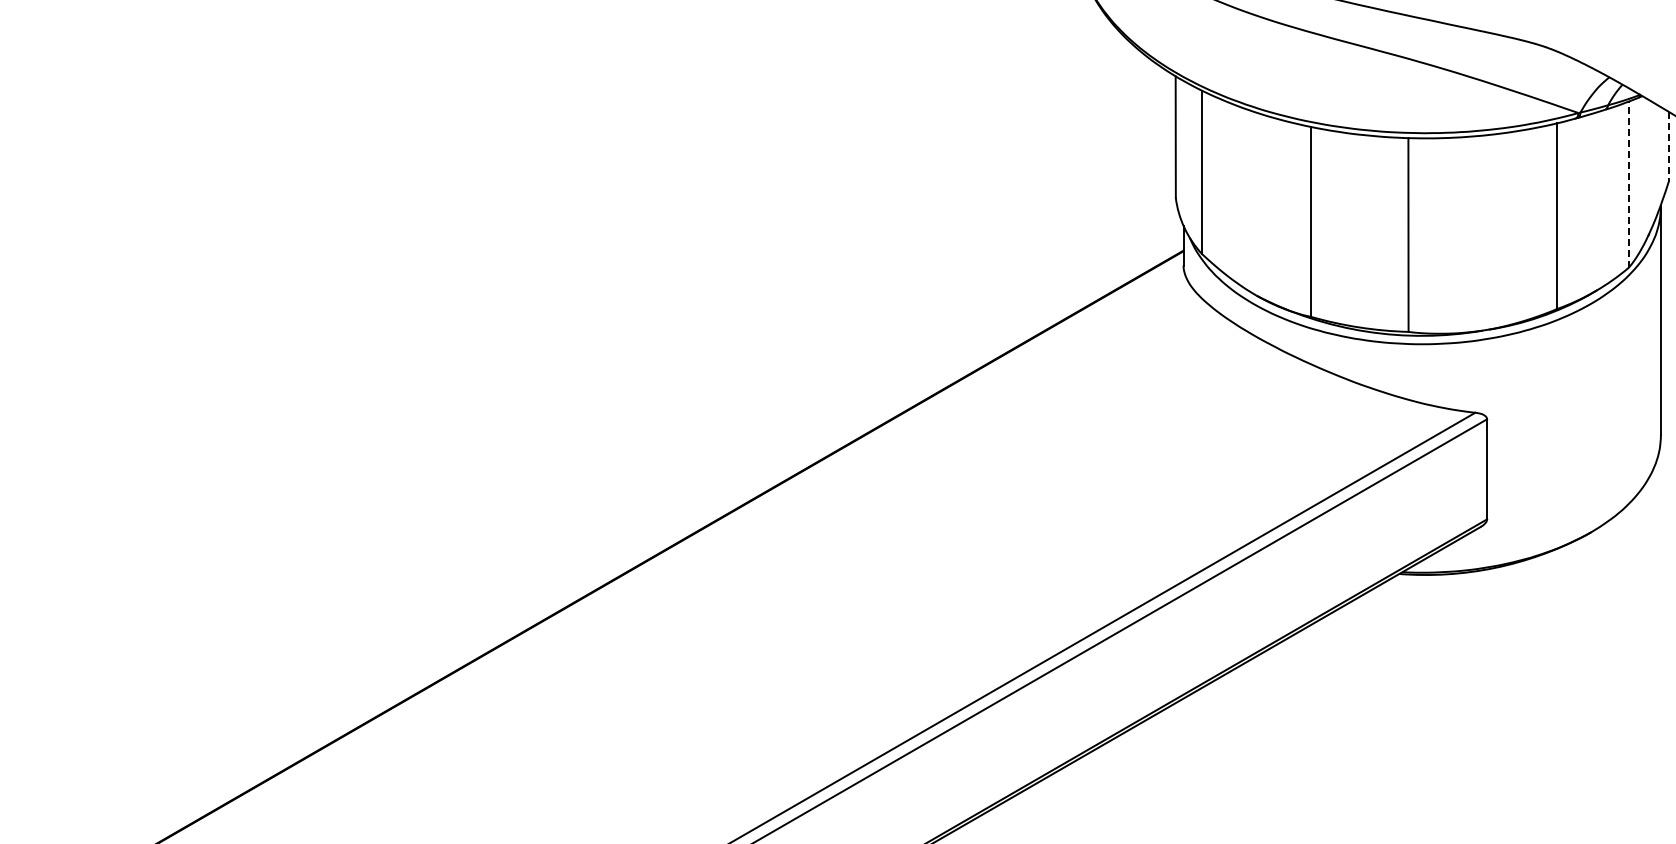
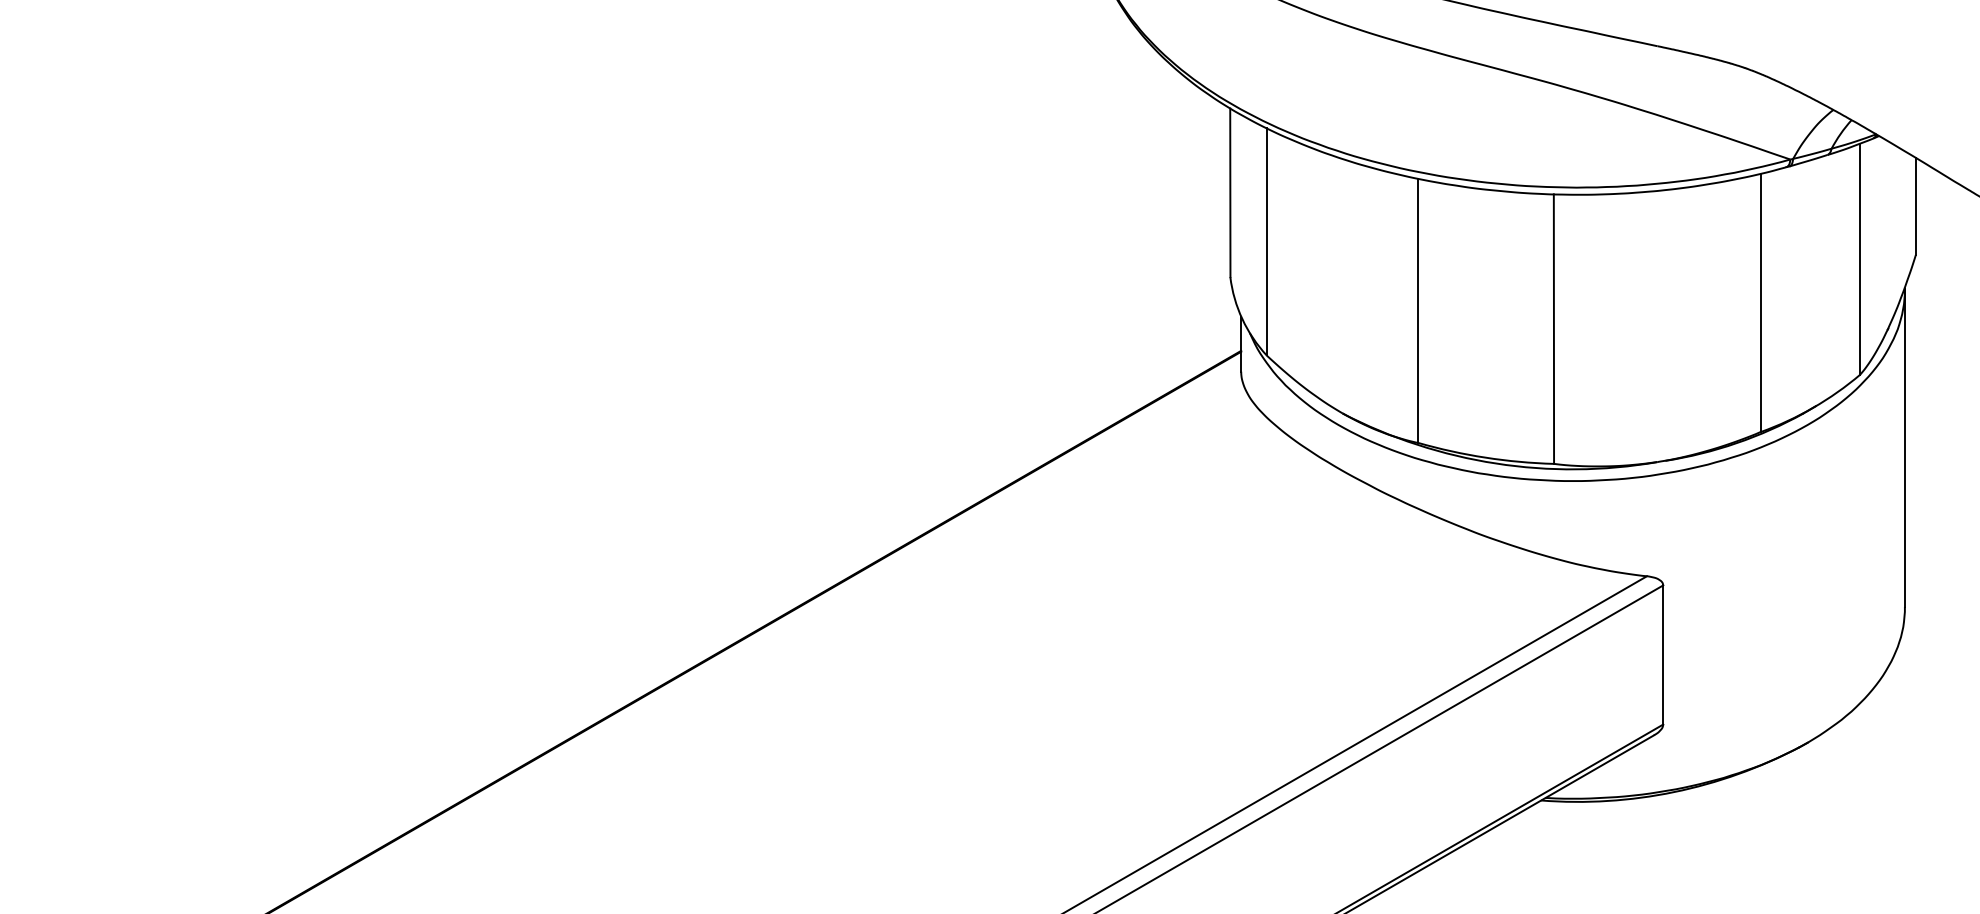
line: (1668, 146) -> (1915, 206), dashed -> solid
line: (1628, 184) -> (1859, 258), dashed -> solid

